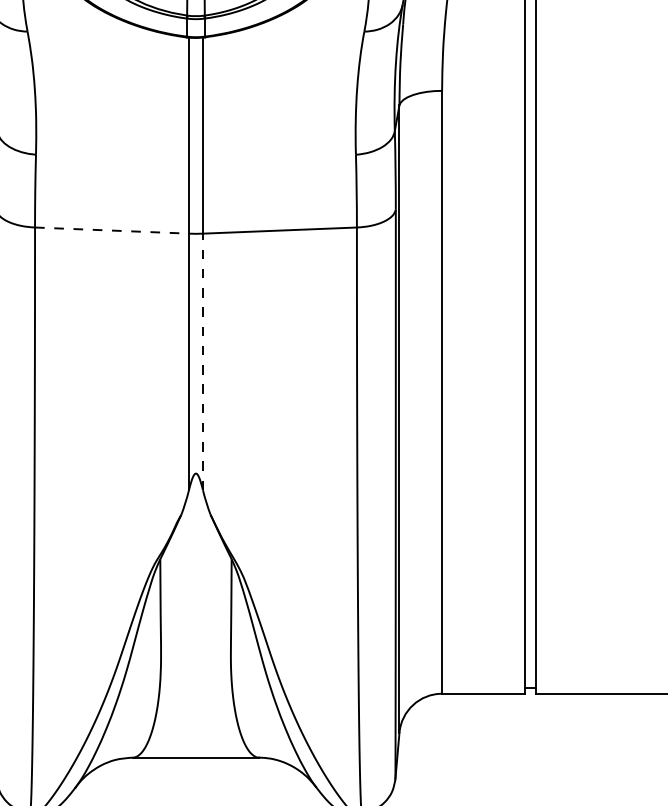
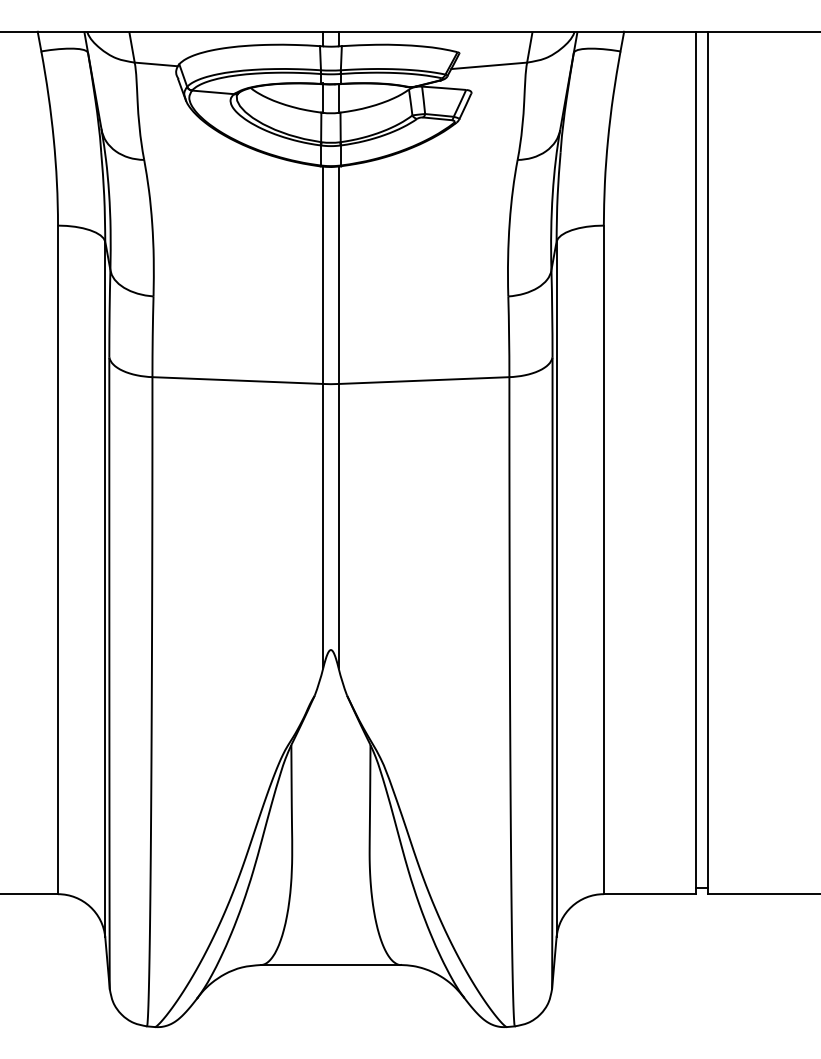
line: (112, 230) -> (238, 380), dashed -> solid
line: (202, 361) -> (338, 525), dashed -> solid

